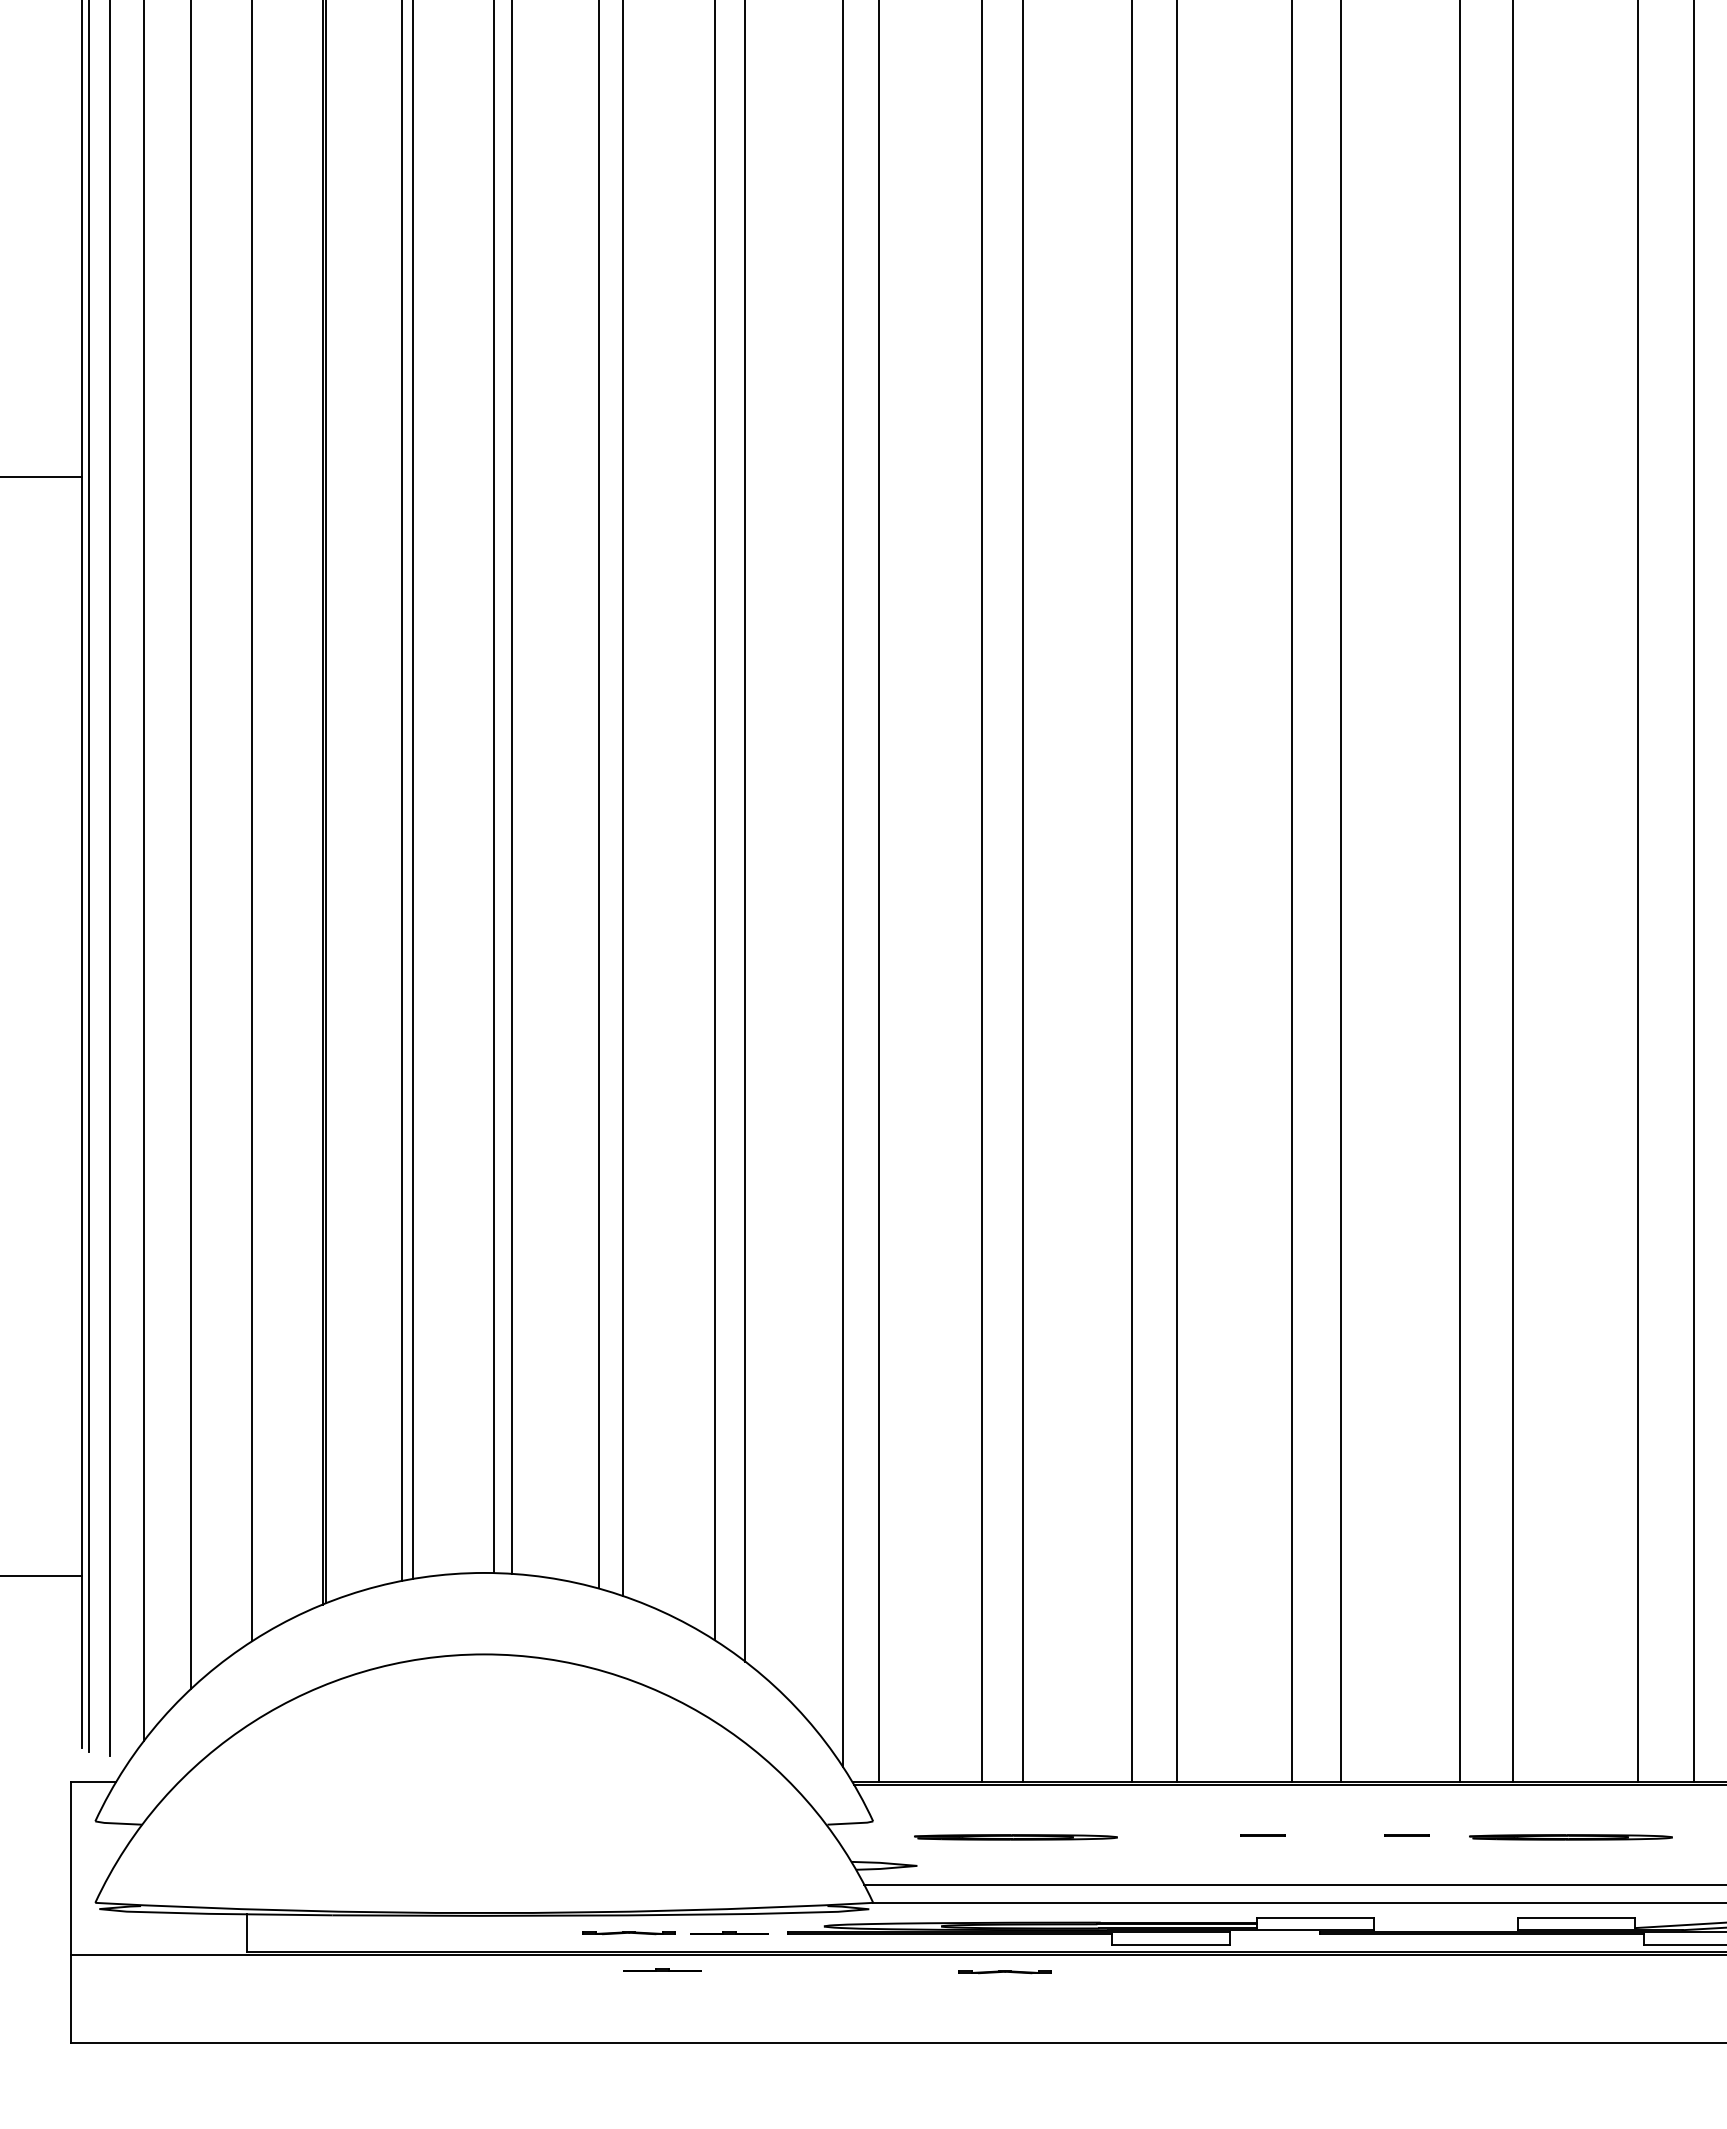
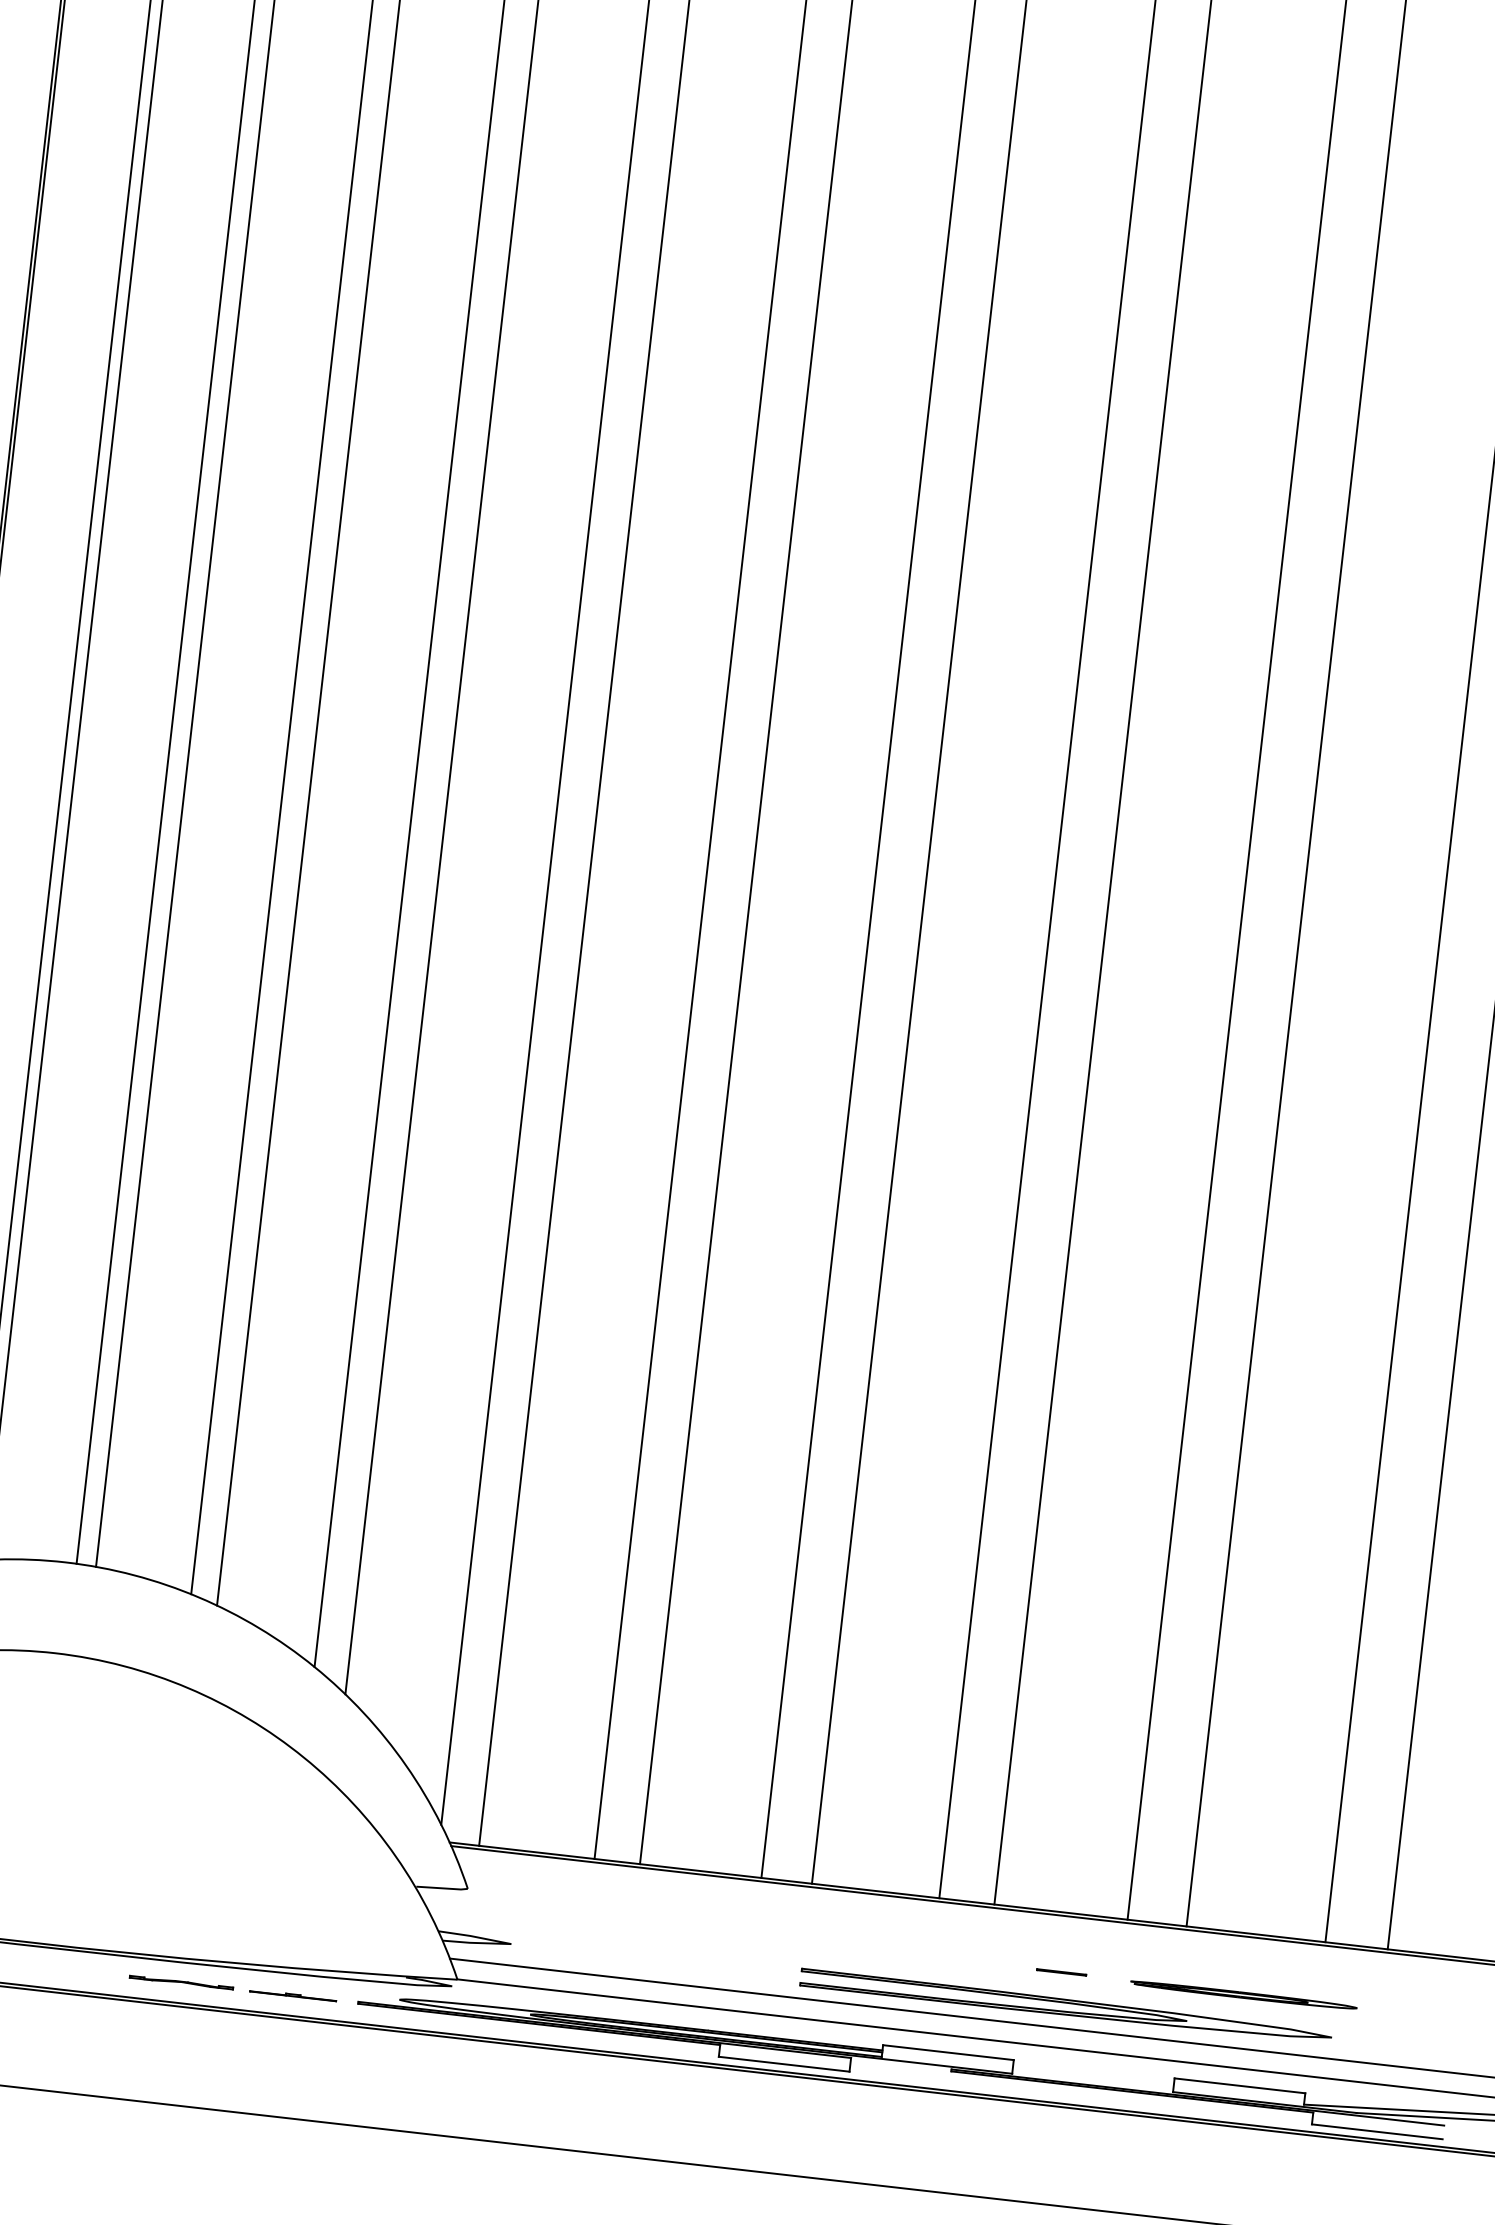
line: (1262, 1835) -> (900, 1954), removed
part: (1015, 1837) -> (624, 1924), removed
part: (1414, 1865) -> (1065, 2006), added
part: (662, 1969) -> (214, 2027), removed
line: (1004, 1972) -> (595, 2074), removed

